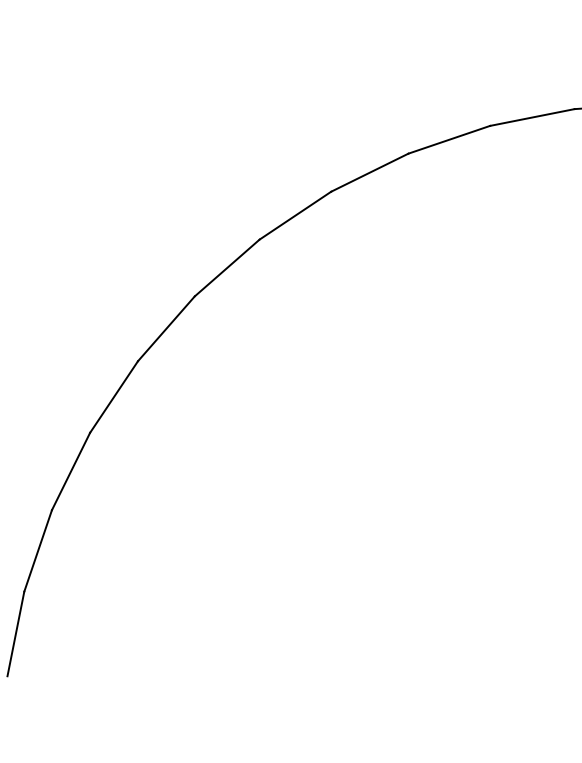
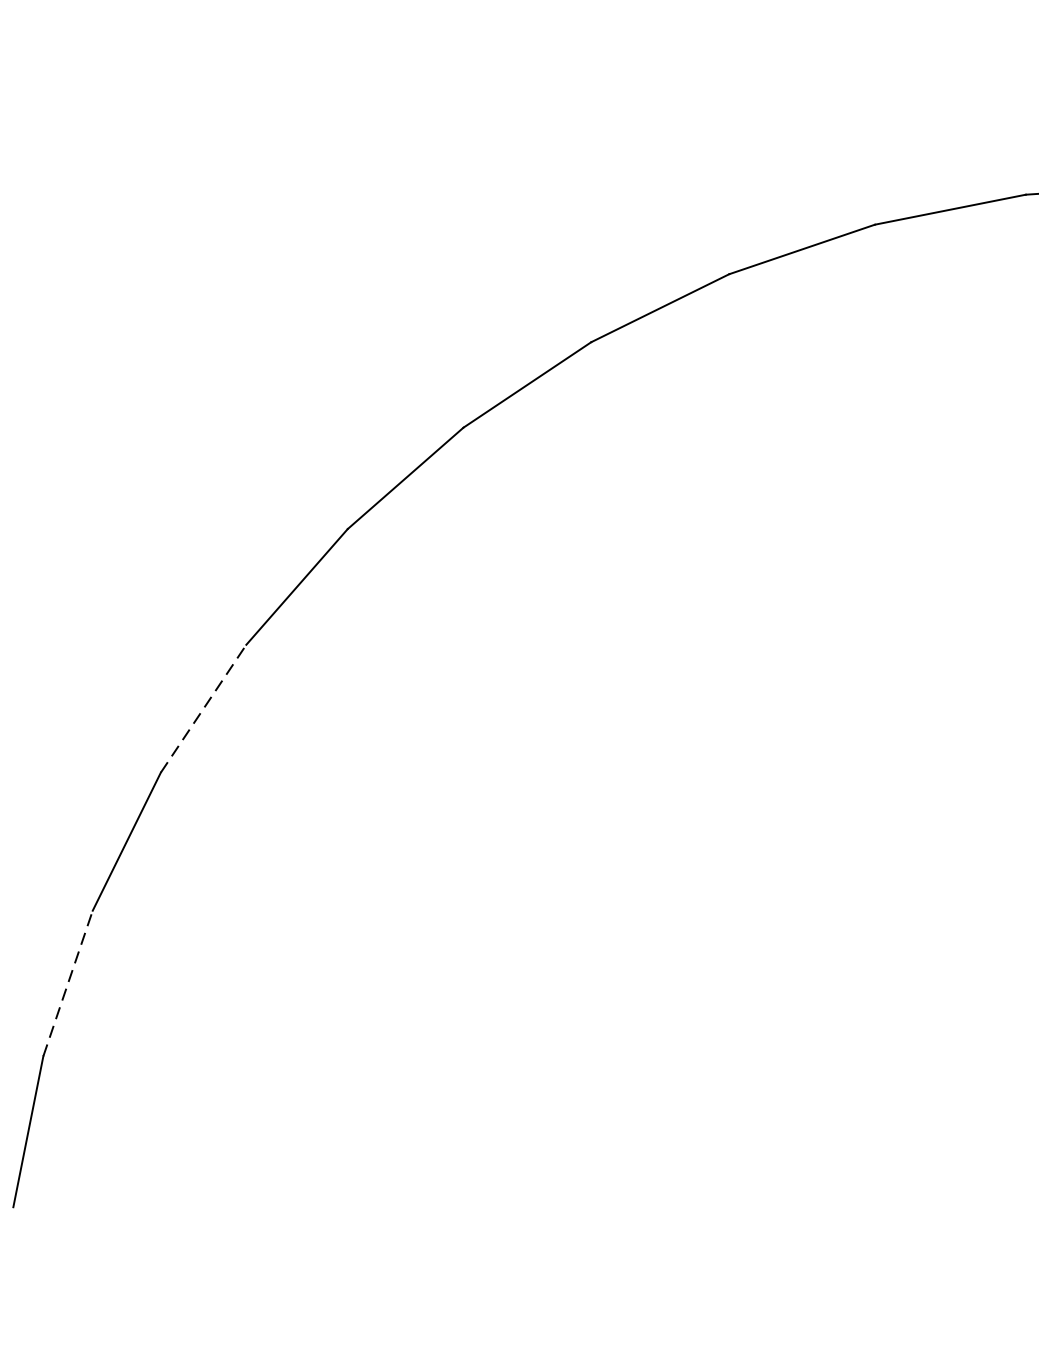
line: (114, 396) -> (204, 707), solid -> dashed
line: (38, 550) -> (68, 982), solid -> dashed

